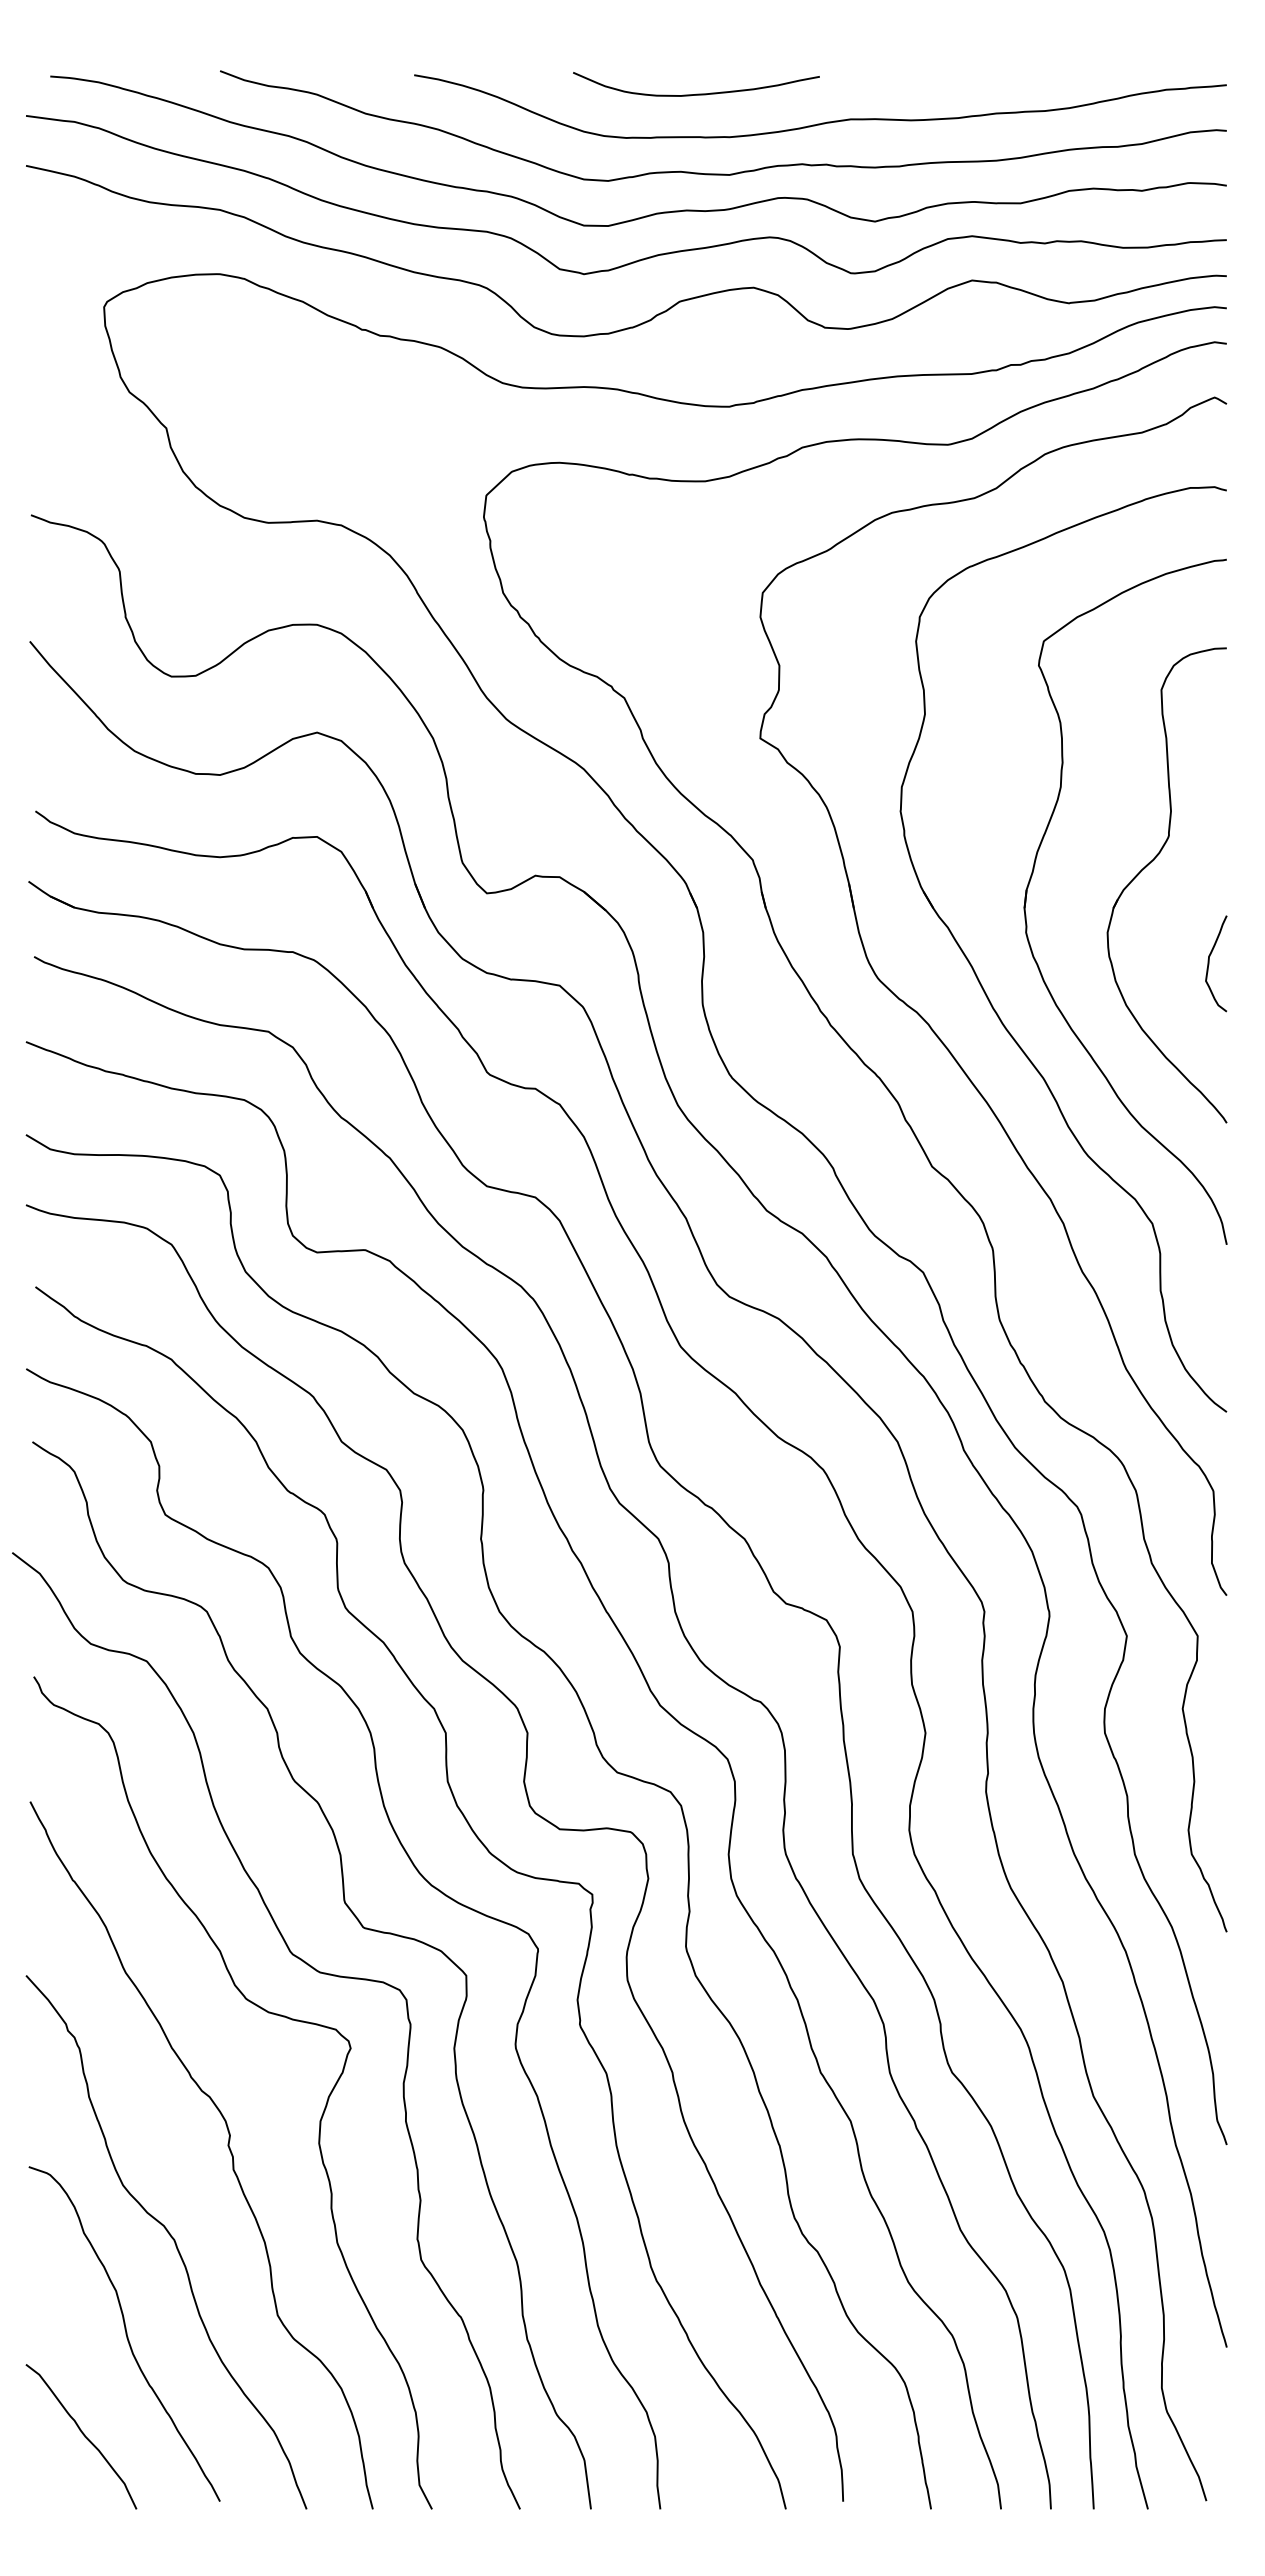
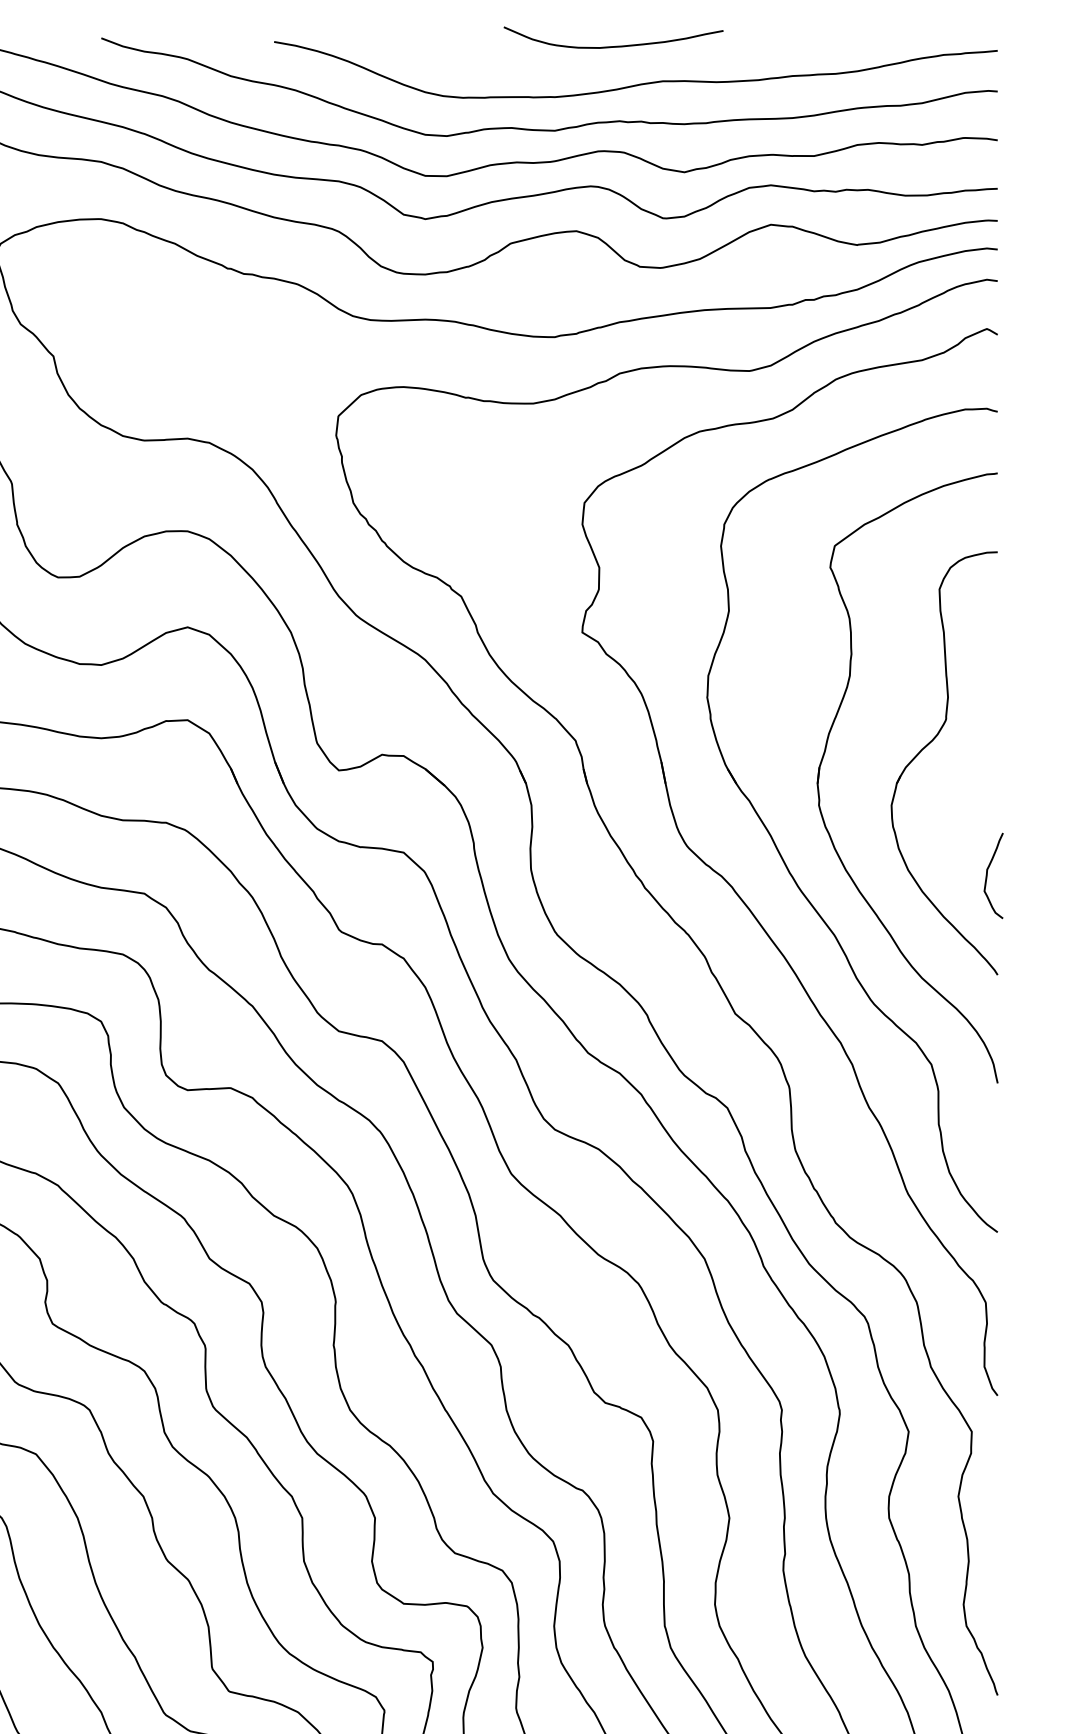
curve: (696, 93) -> (613, 45), moved
curve: (1209, 963) -> (987, 875), moved

